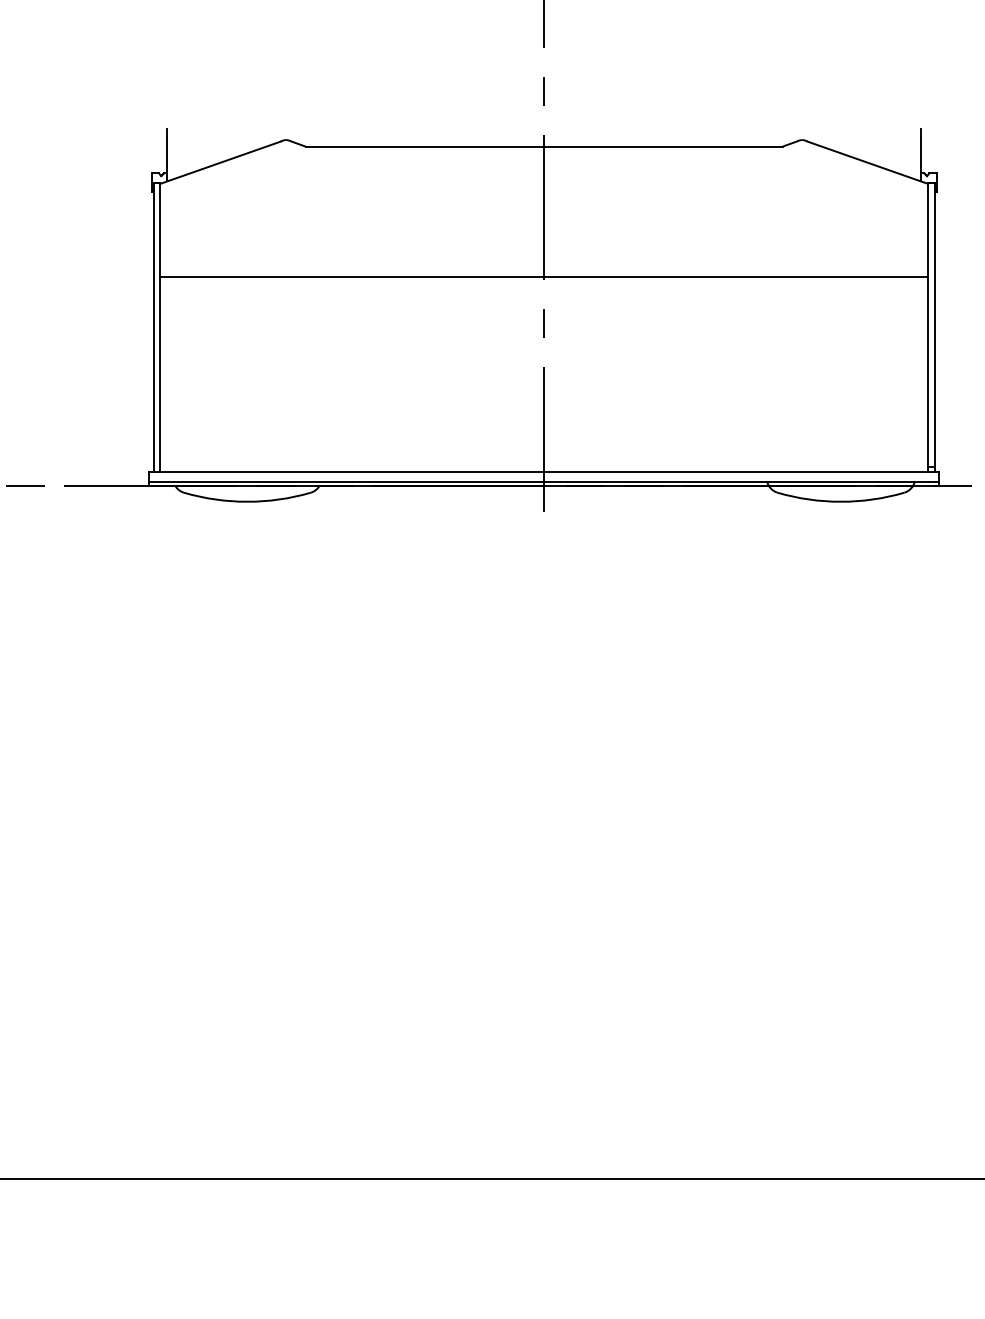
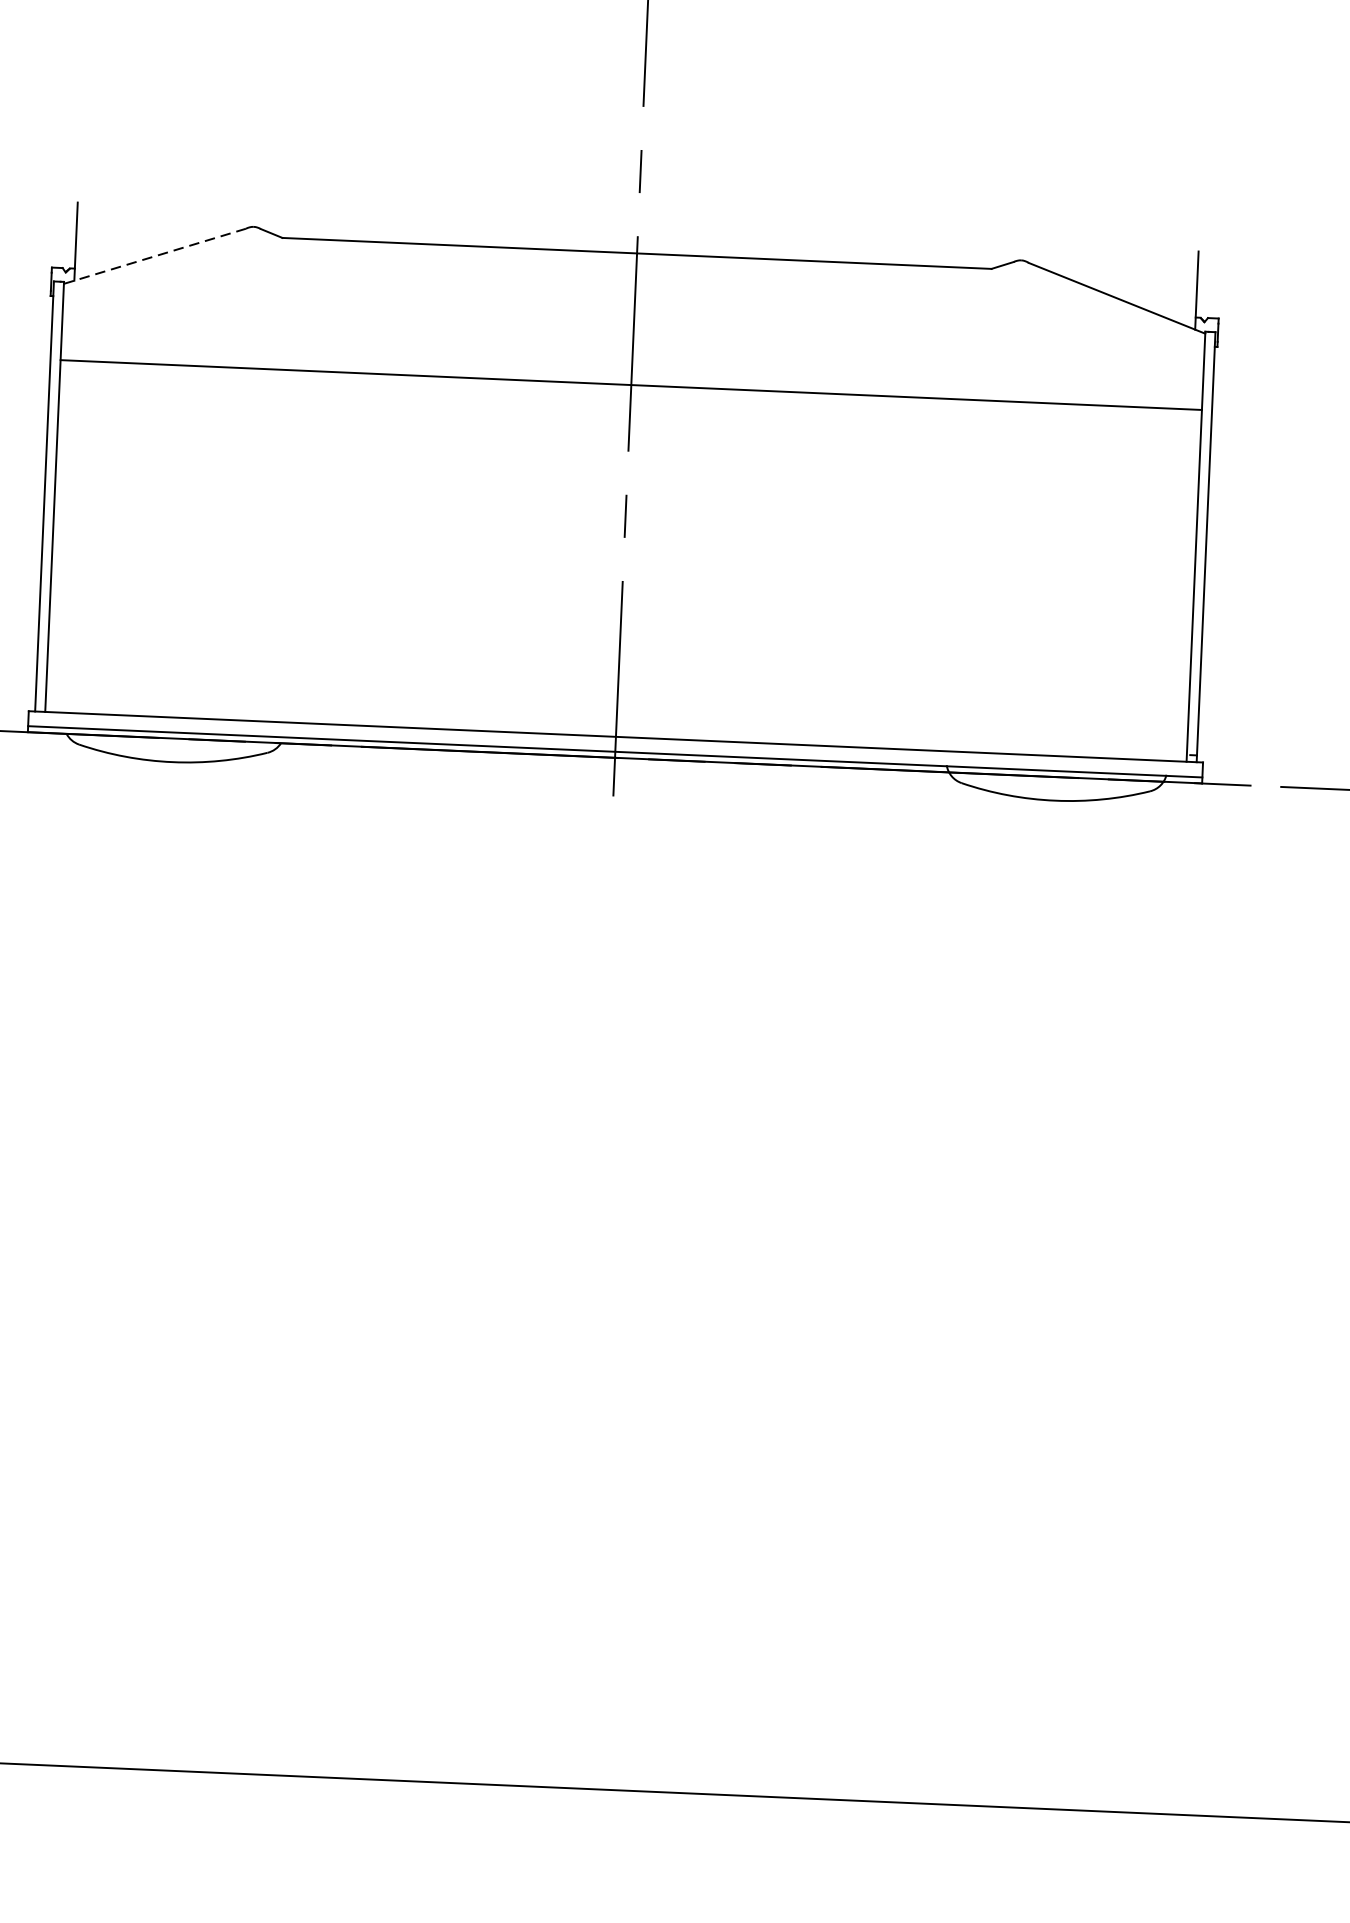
line: (220, 162) -> (154, 255), solid -> dashed
line: (543, 277) -> (630, 385), moved

